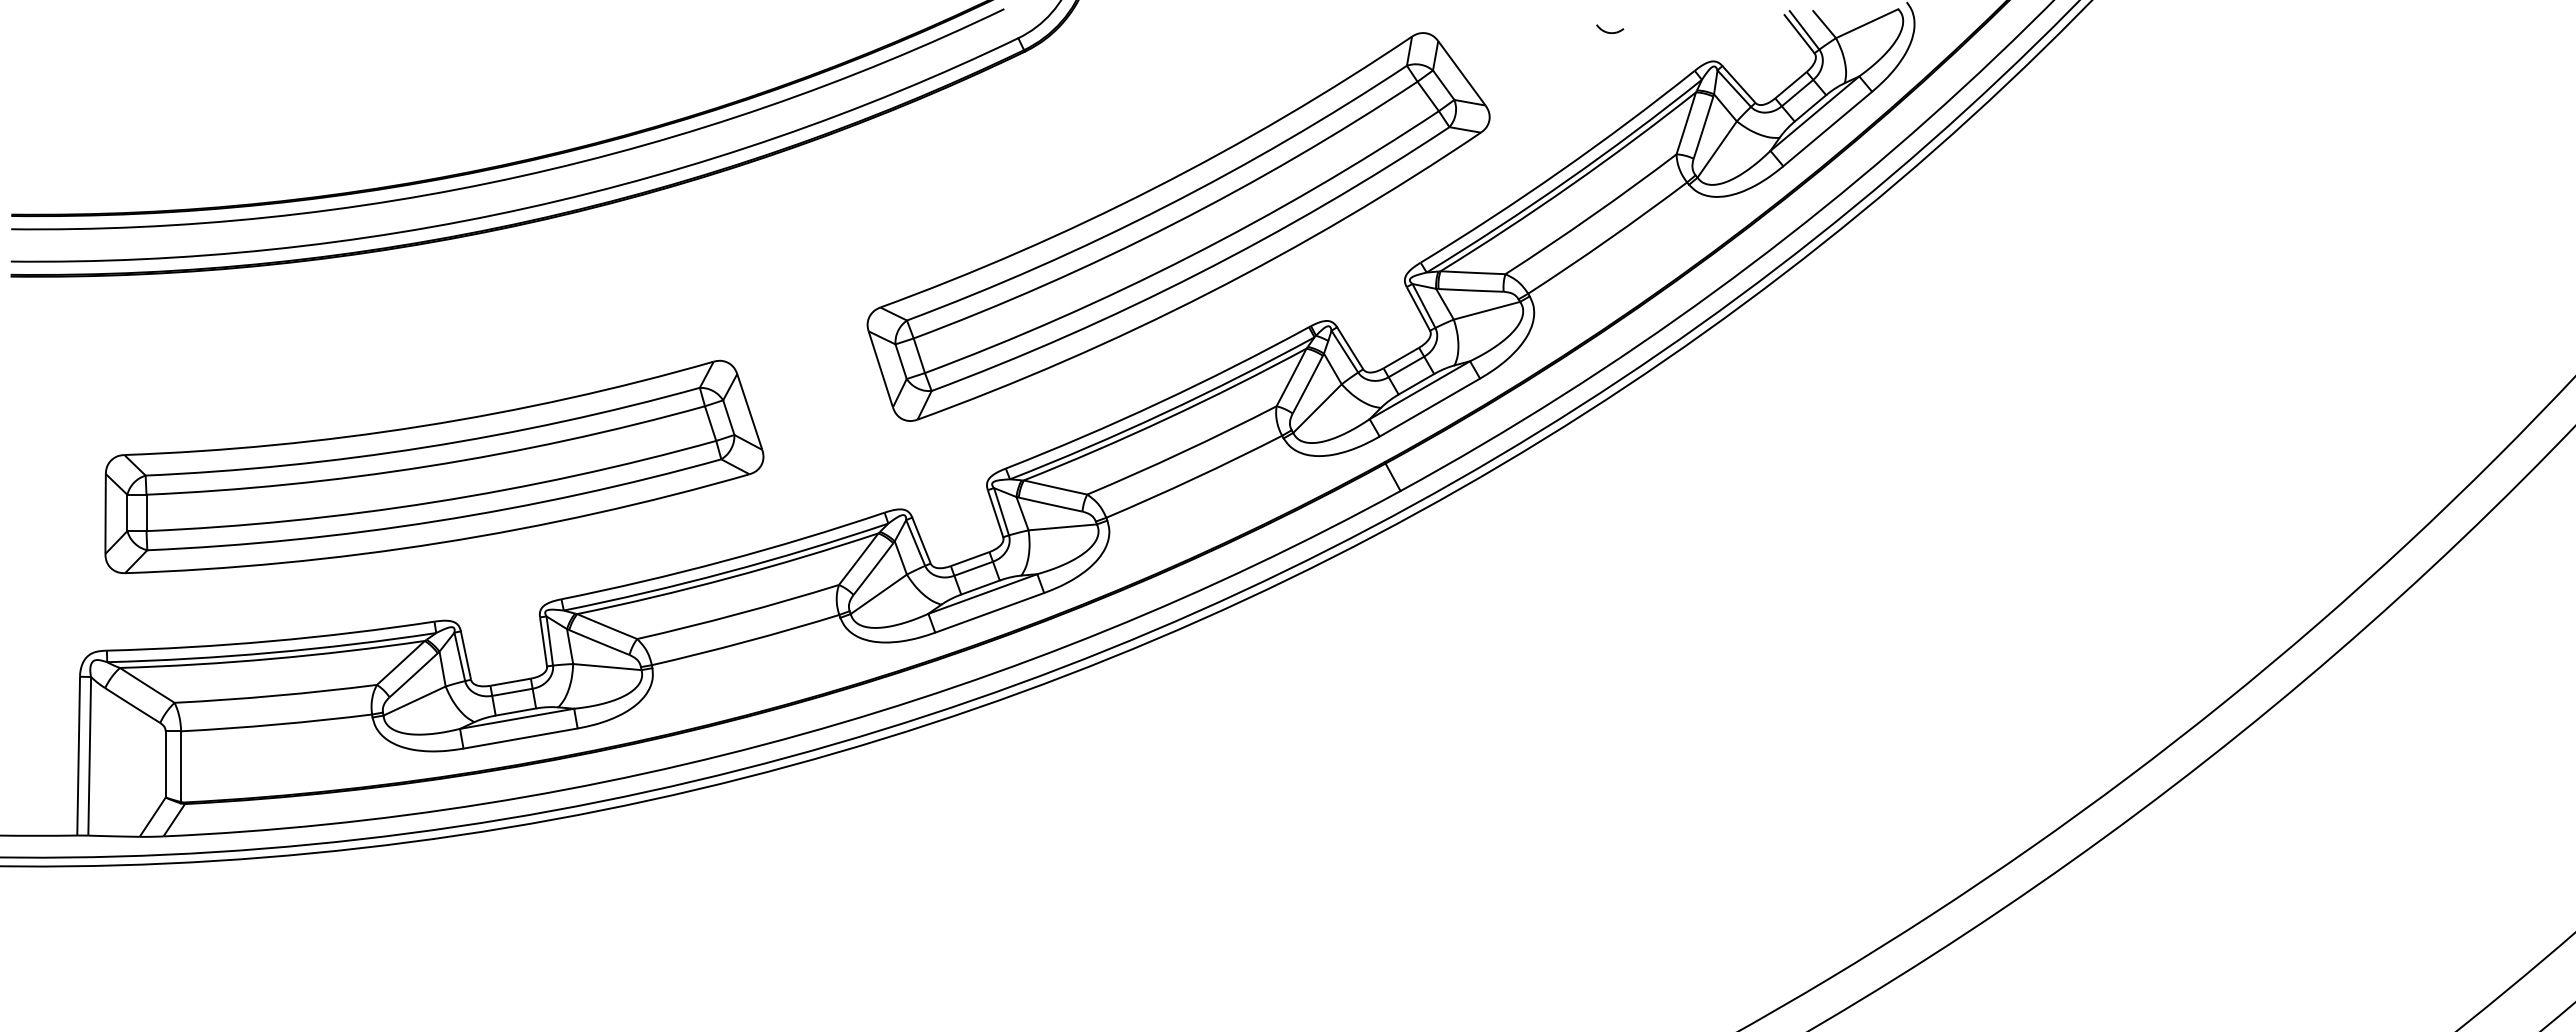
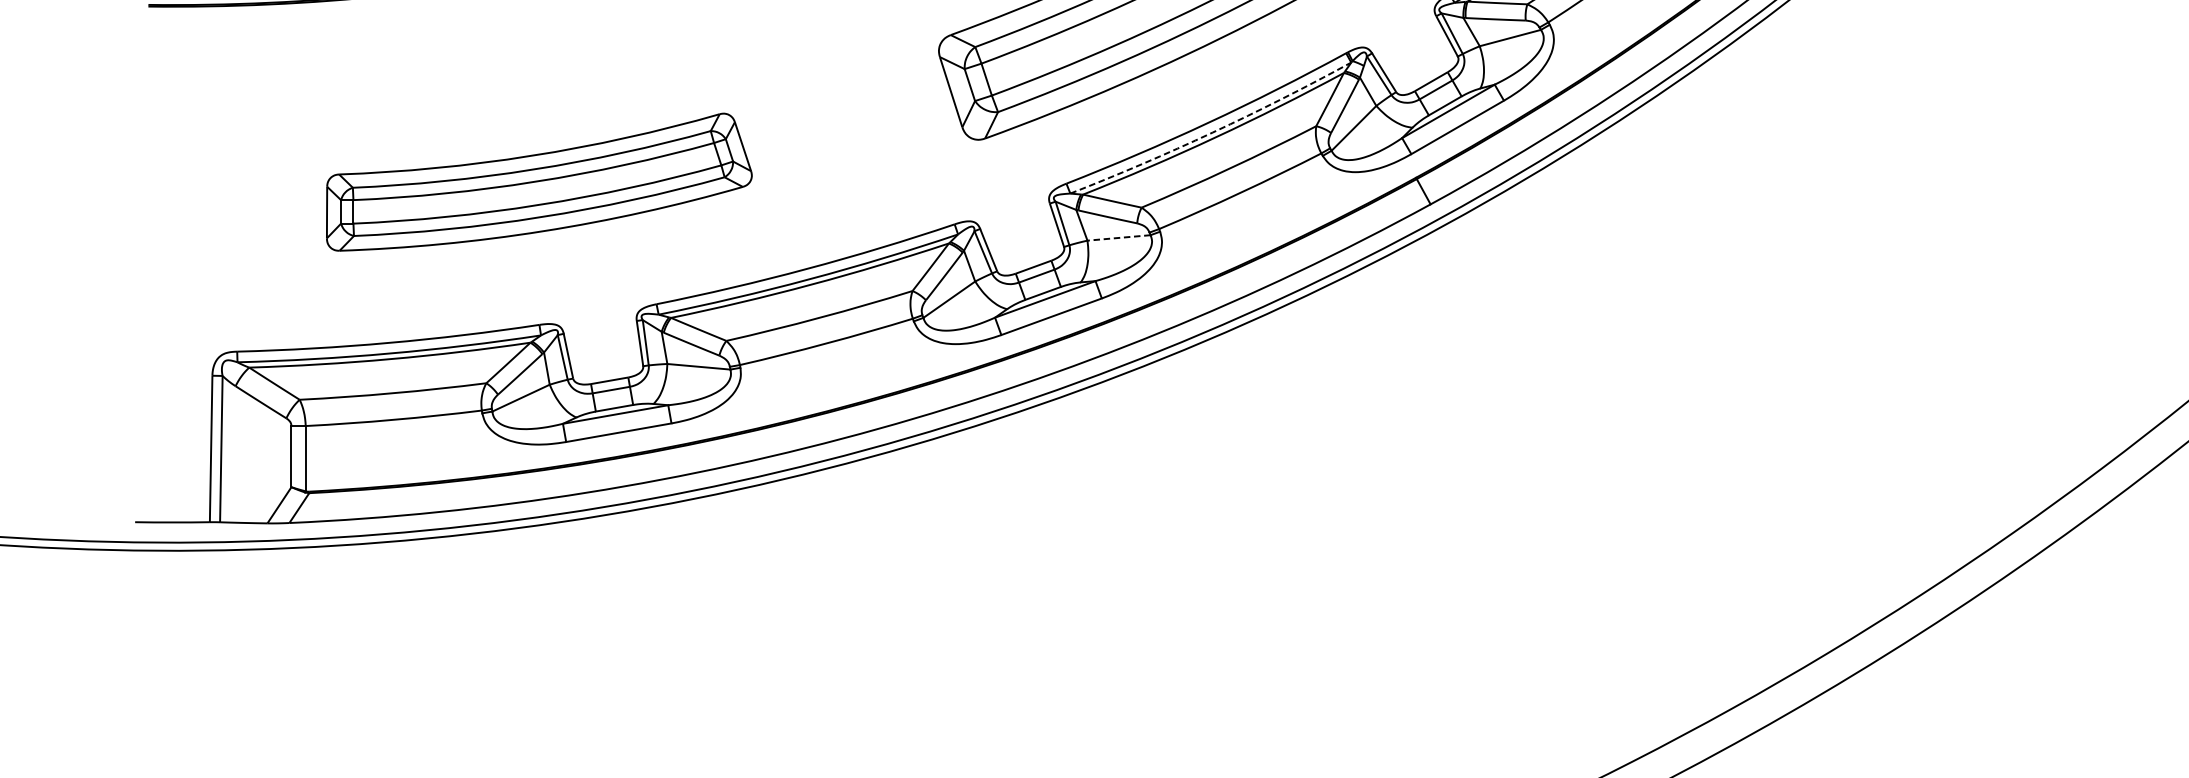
arc: (1164, 413) -> (1212, 132), solid -> dashed
part: (434, 466) -> (539, 181), size x0.7
line: (1062, 527) -> (1118, 238), solid -> dashed

